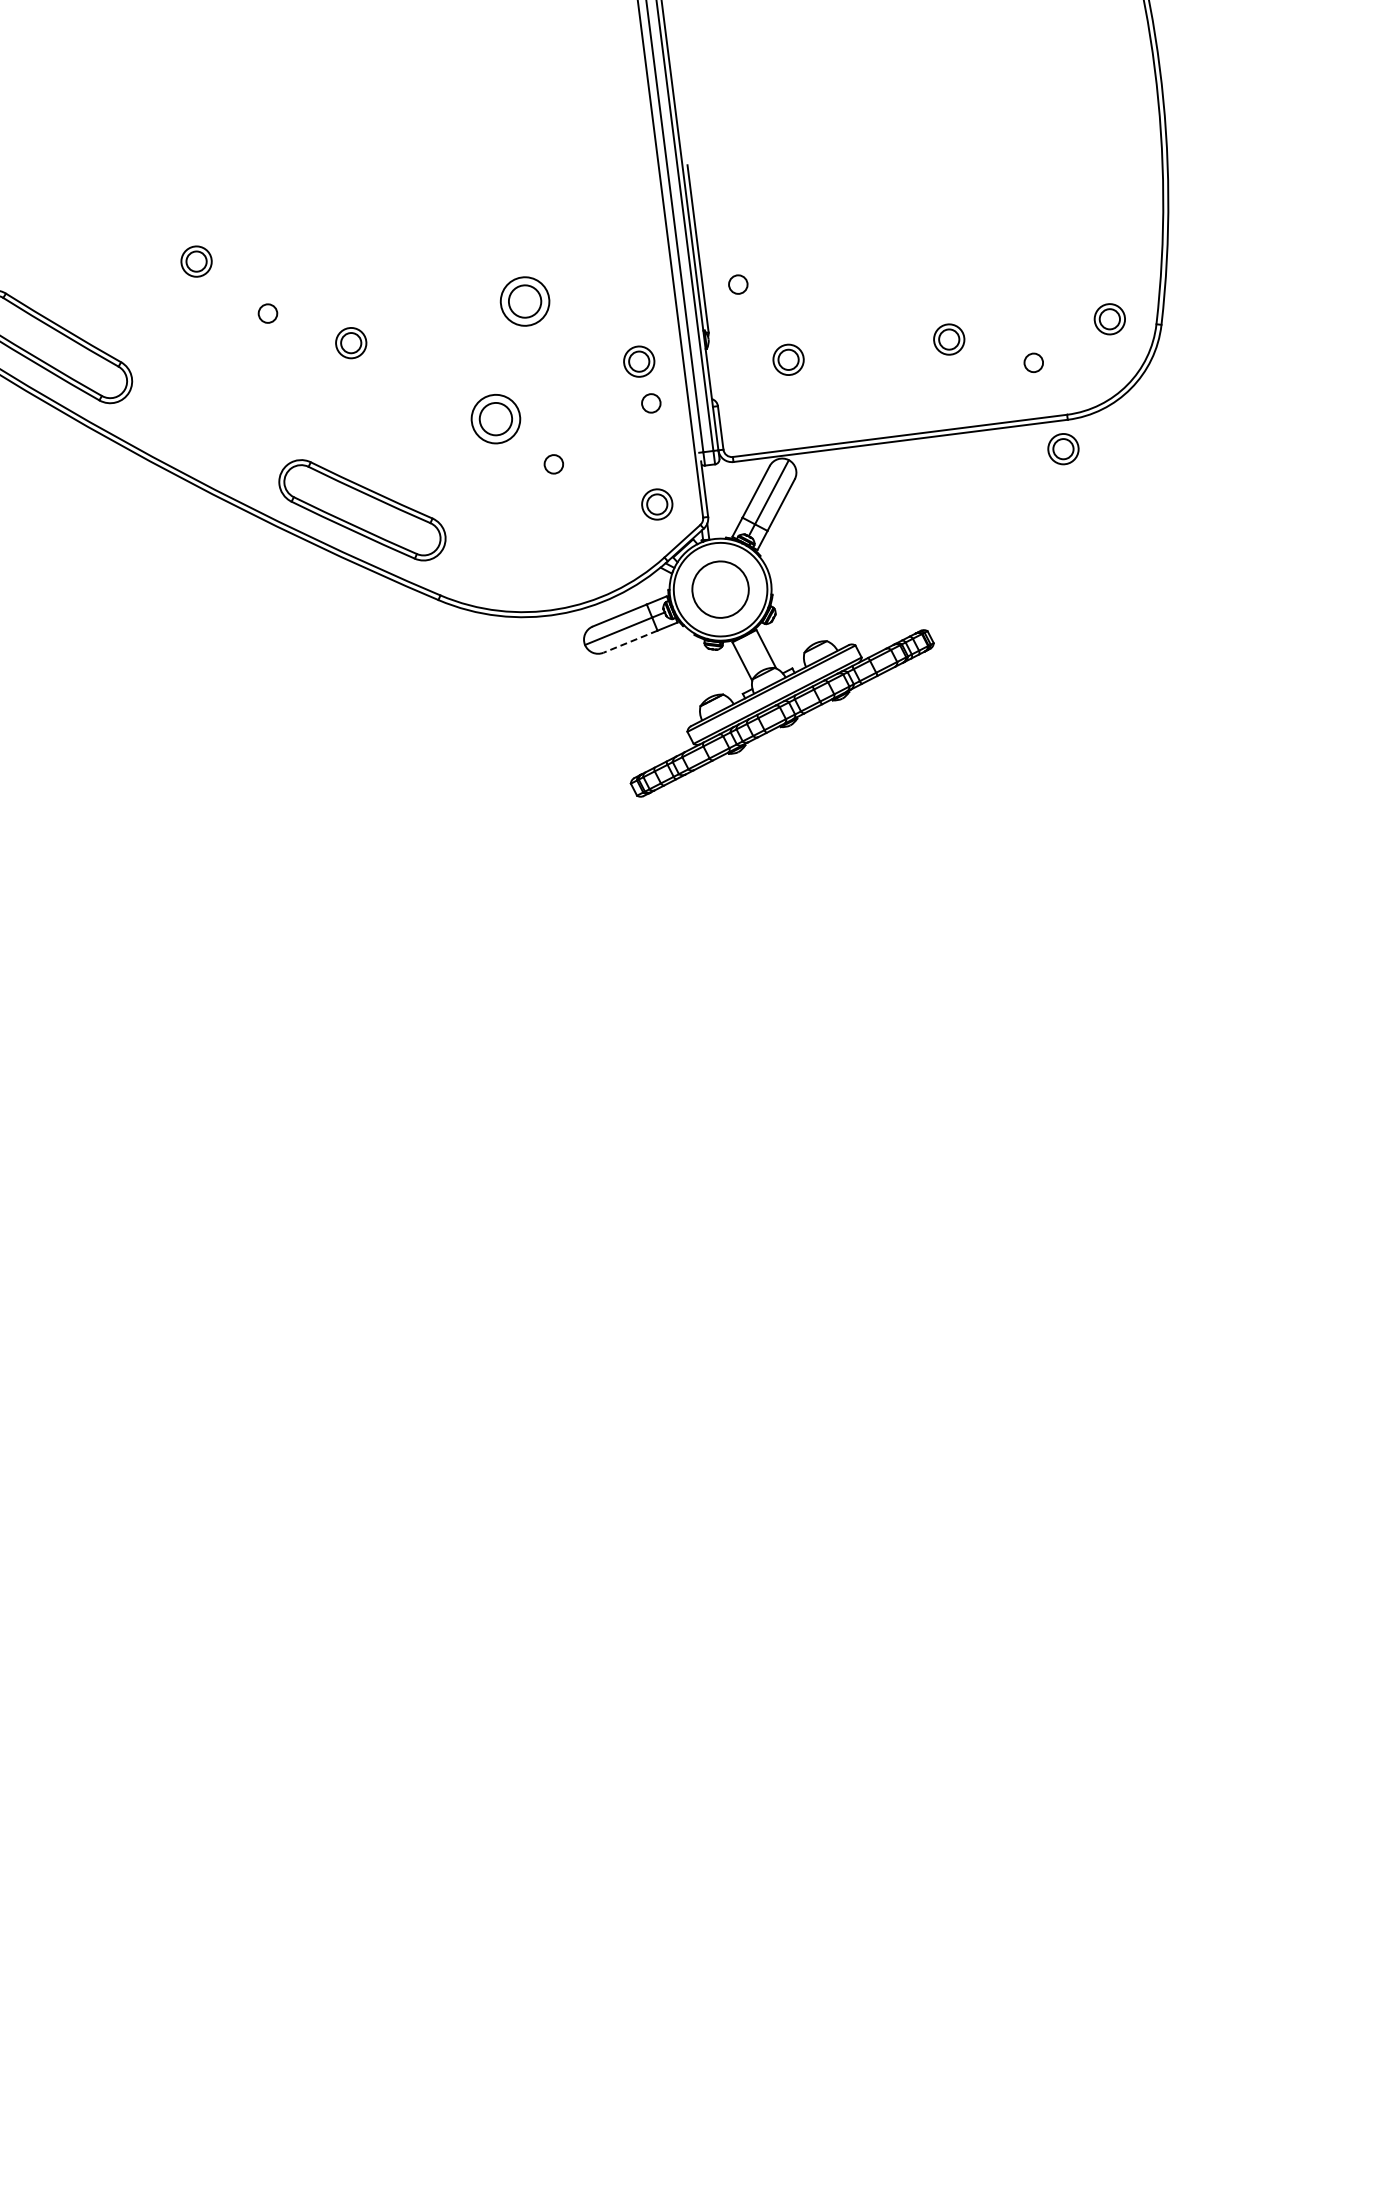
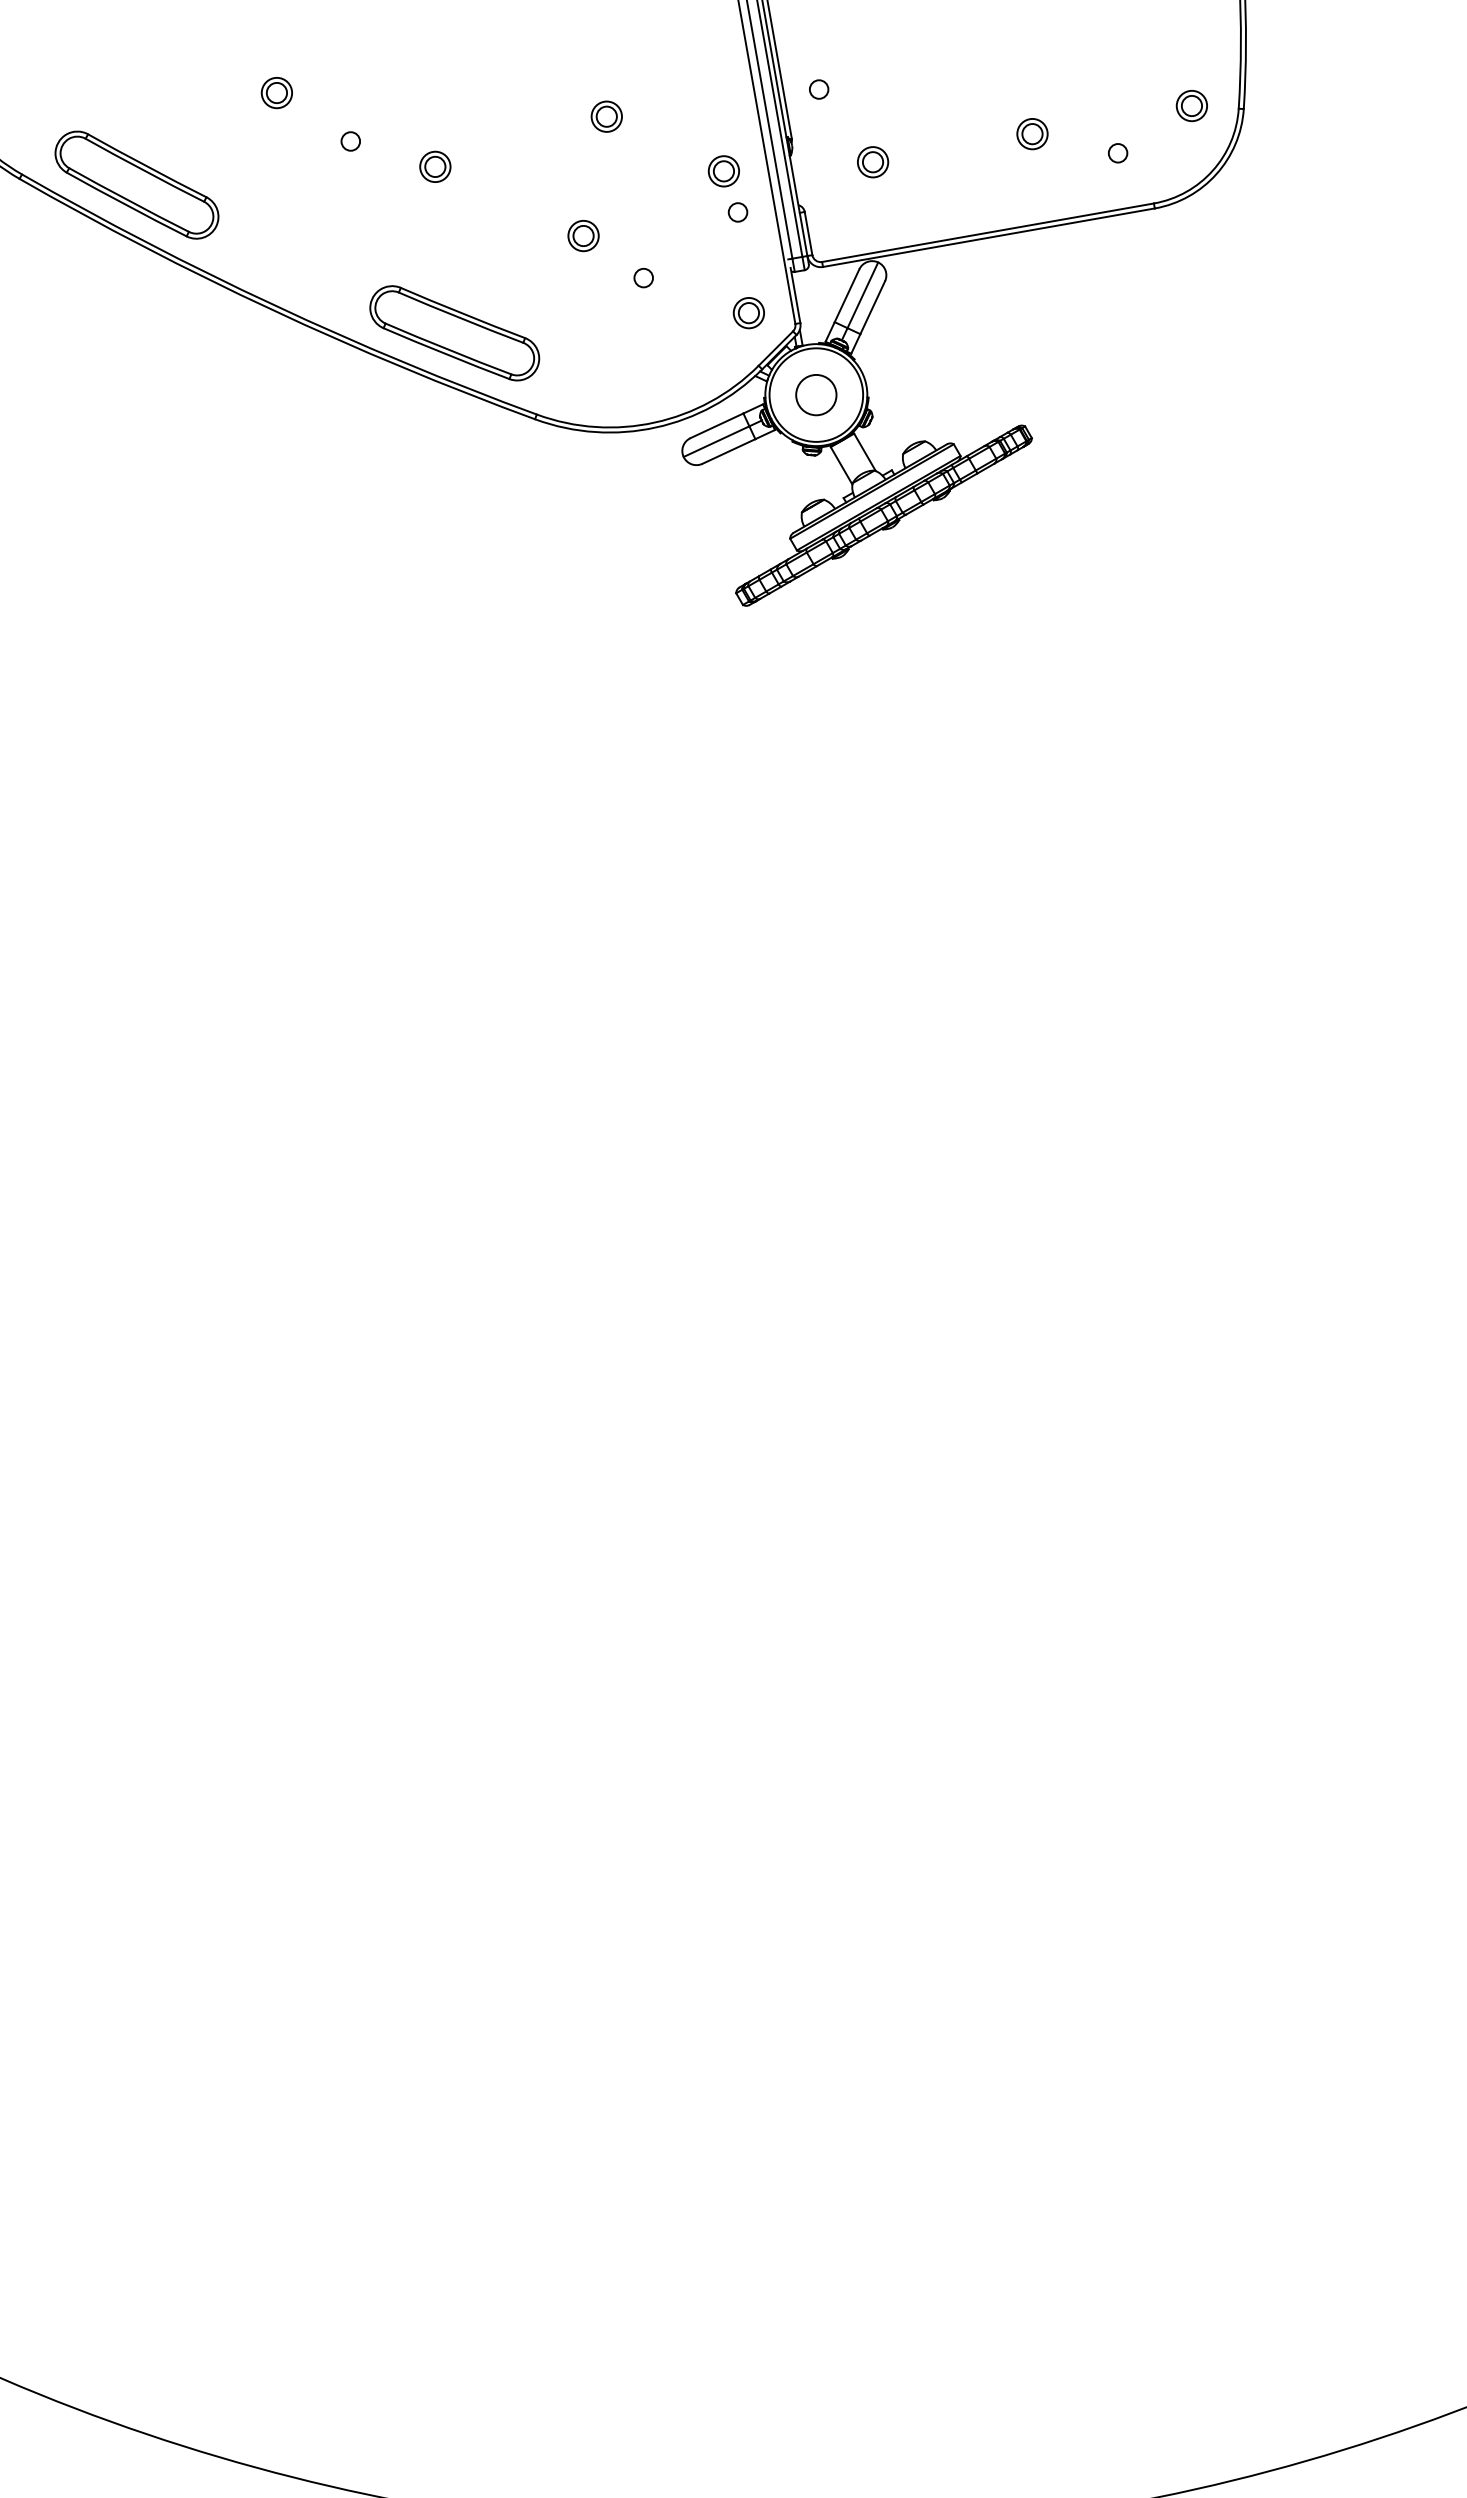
part: (524, 301) -> (606, 116), size x0.62
part: (495, 419) -> (583, 236), size x0.62
part: (1062, 449) -> (1151, 238), removed
circle: (720, 589) -> (816, 394), size x0.71
line: (630, 641) -> (728, 451), dashed -> solid

